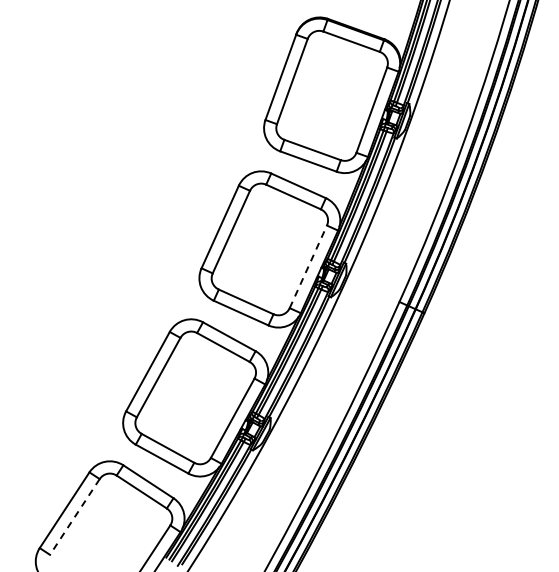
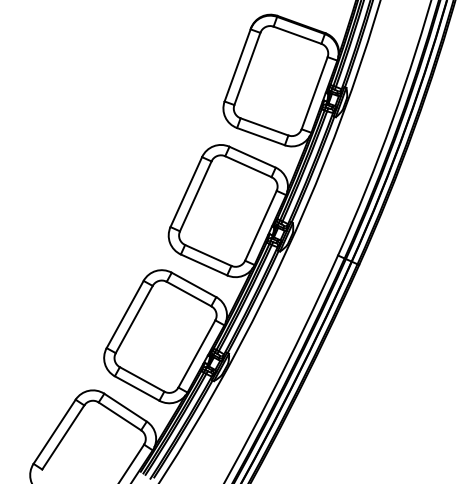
line: (308, 266) -> (261, 225), dashed -> solid
line: (74, 517) -> (62, 437), dashed -> solid

